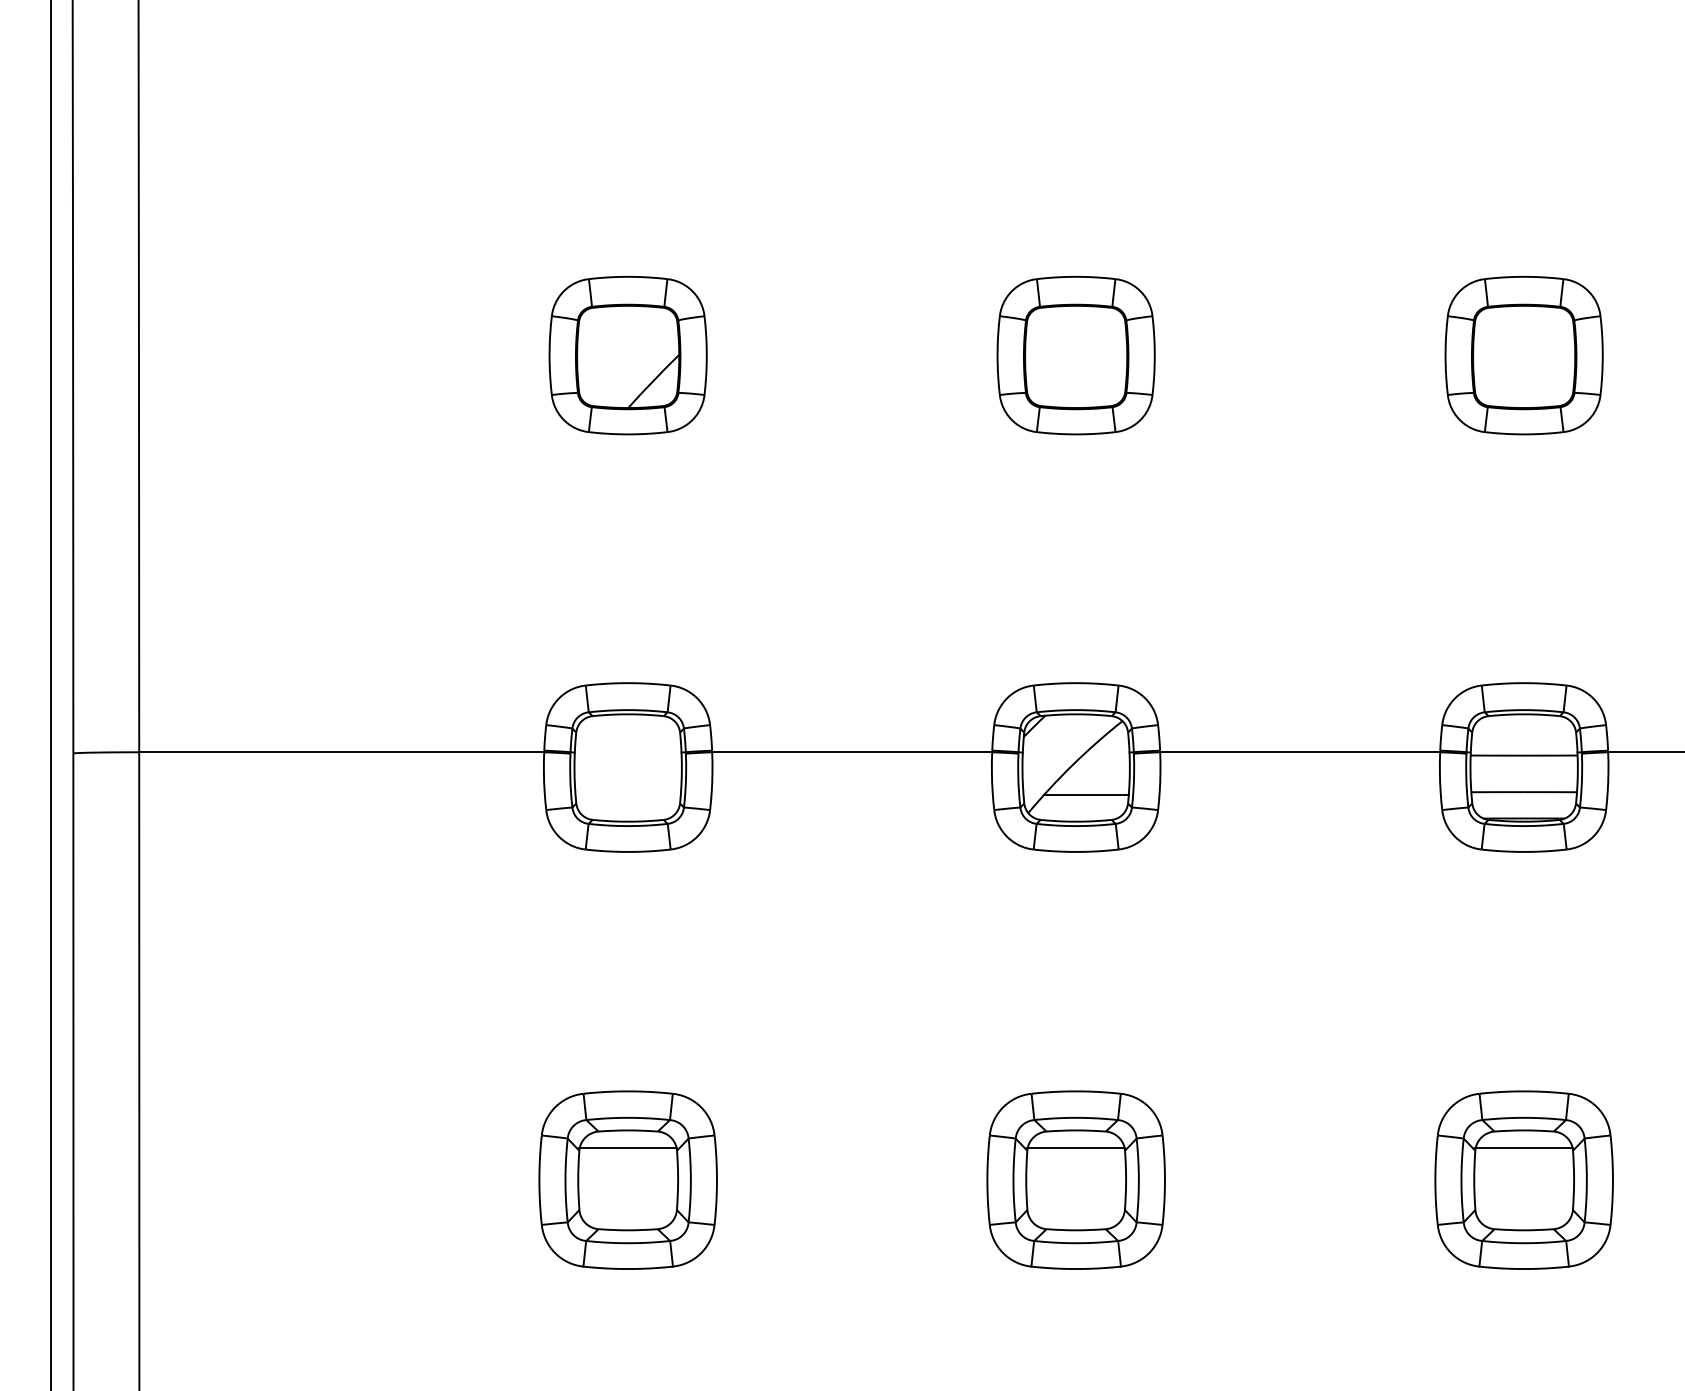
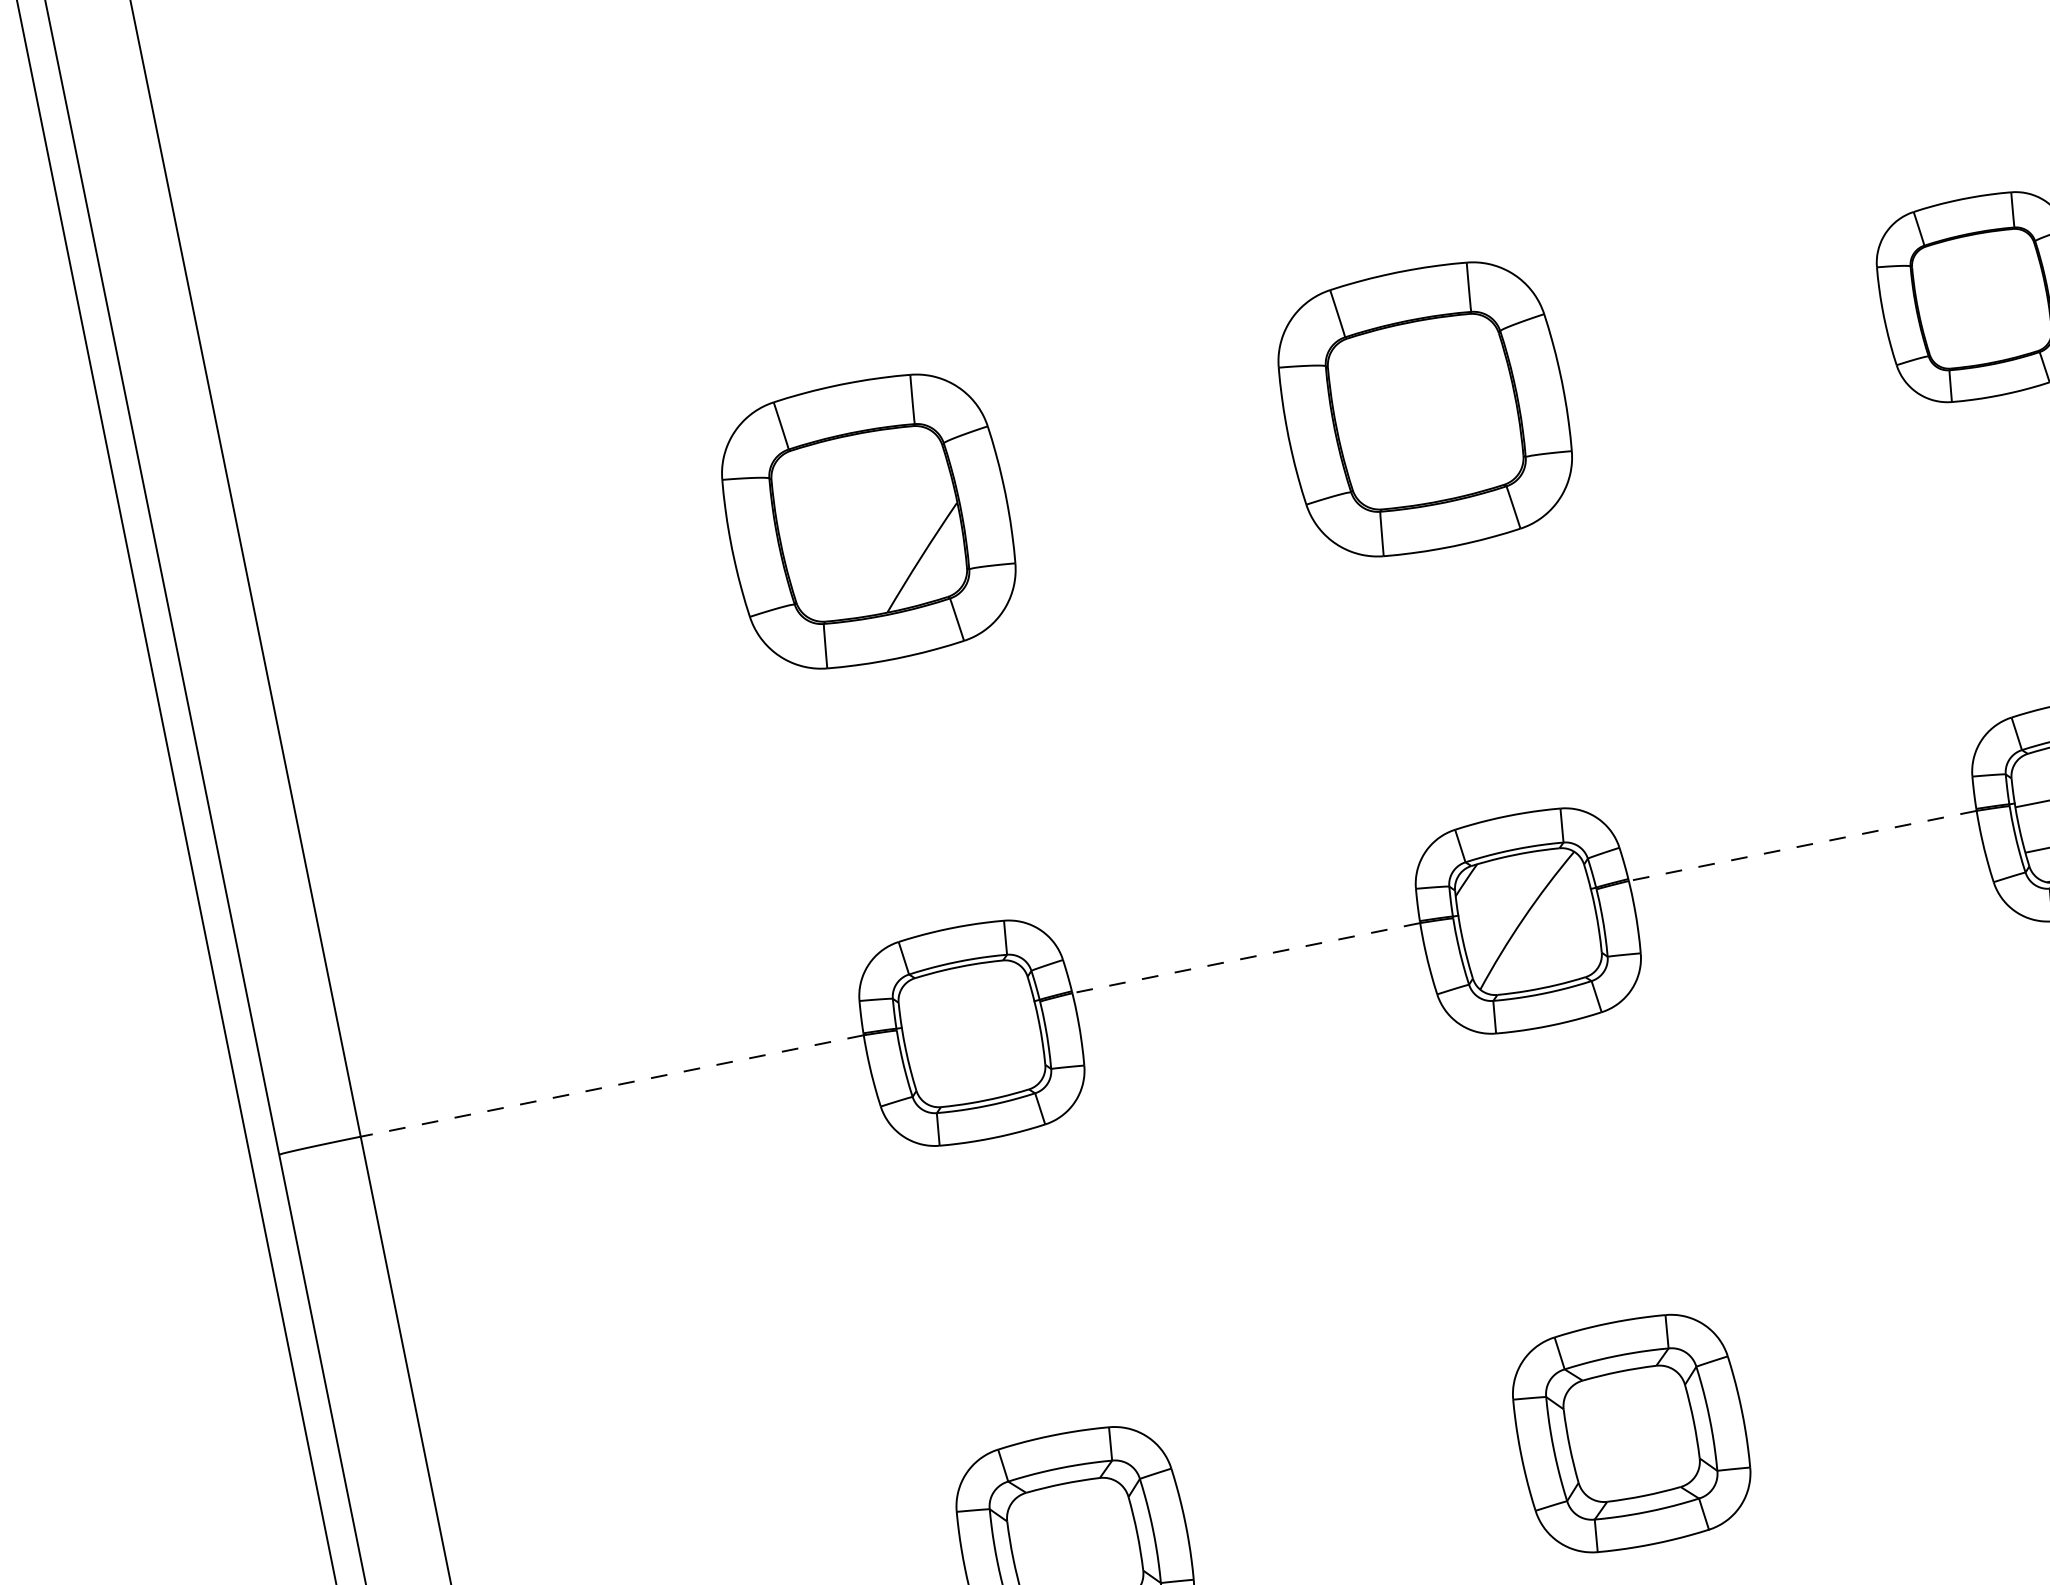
part: (627, 355) -> (867, 521), size x1.4
part: (1075, 355) -> (1424, 409), size x1.4
line: (341, 752) -> (612, 1086), solid -> dashed
line: (851, 752) -> (1245, 958), solid -> dashed
line: (1299, 752) -> (1801, 846), solid -> dashed
line: (1086, 794) -> (1547, 951), removed
line: (628, 1147) -> (1067, 1505), removed
line: (1076, 1147) -> (1623, 1392), removed

